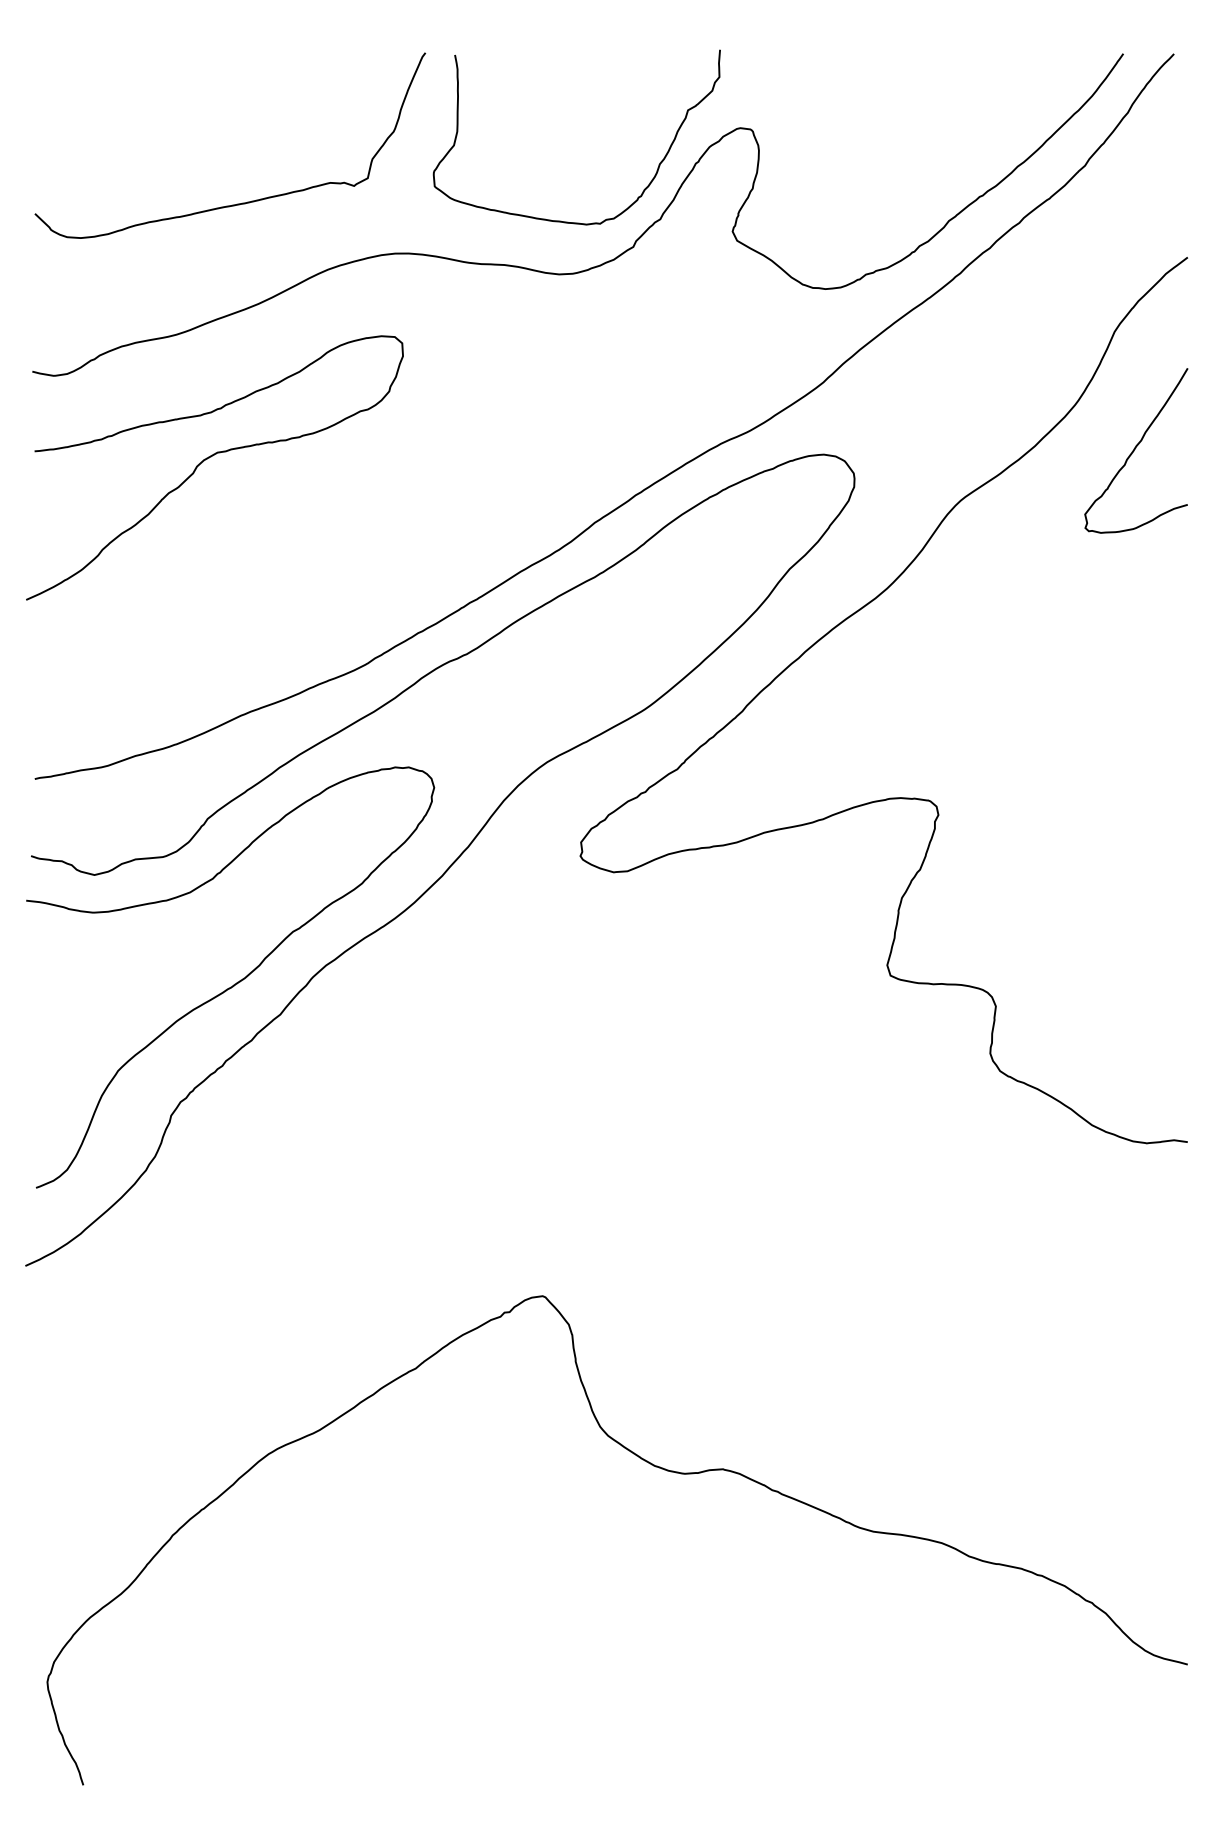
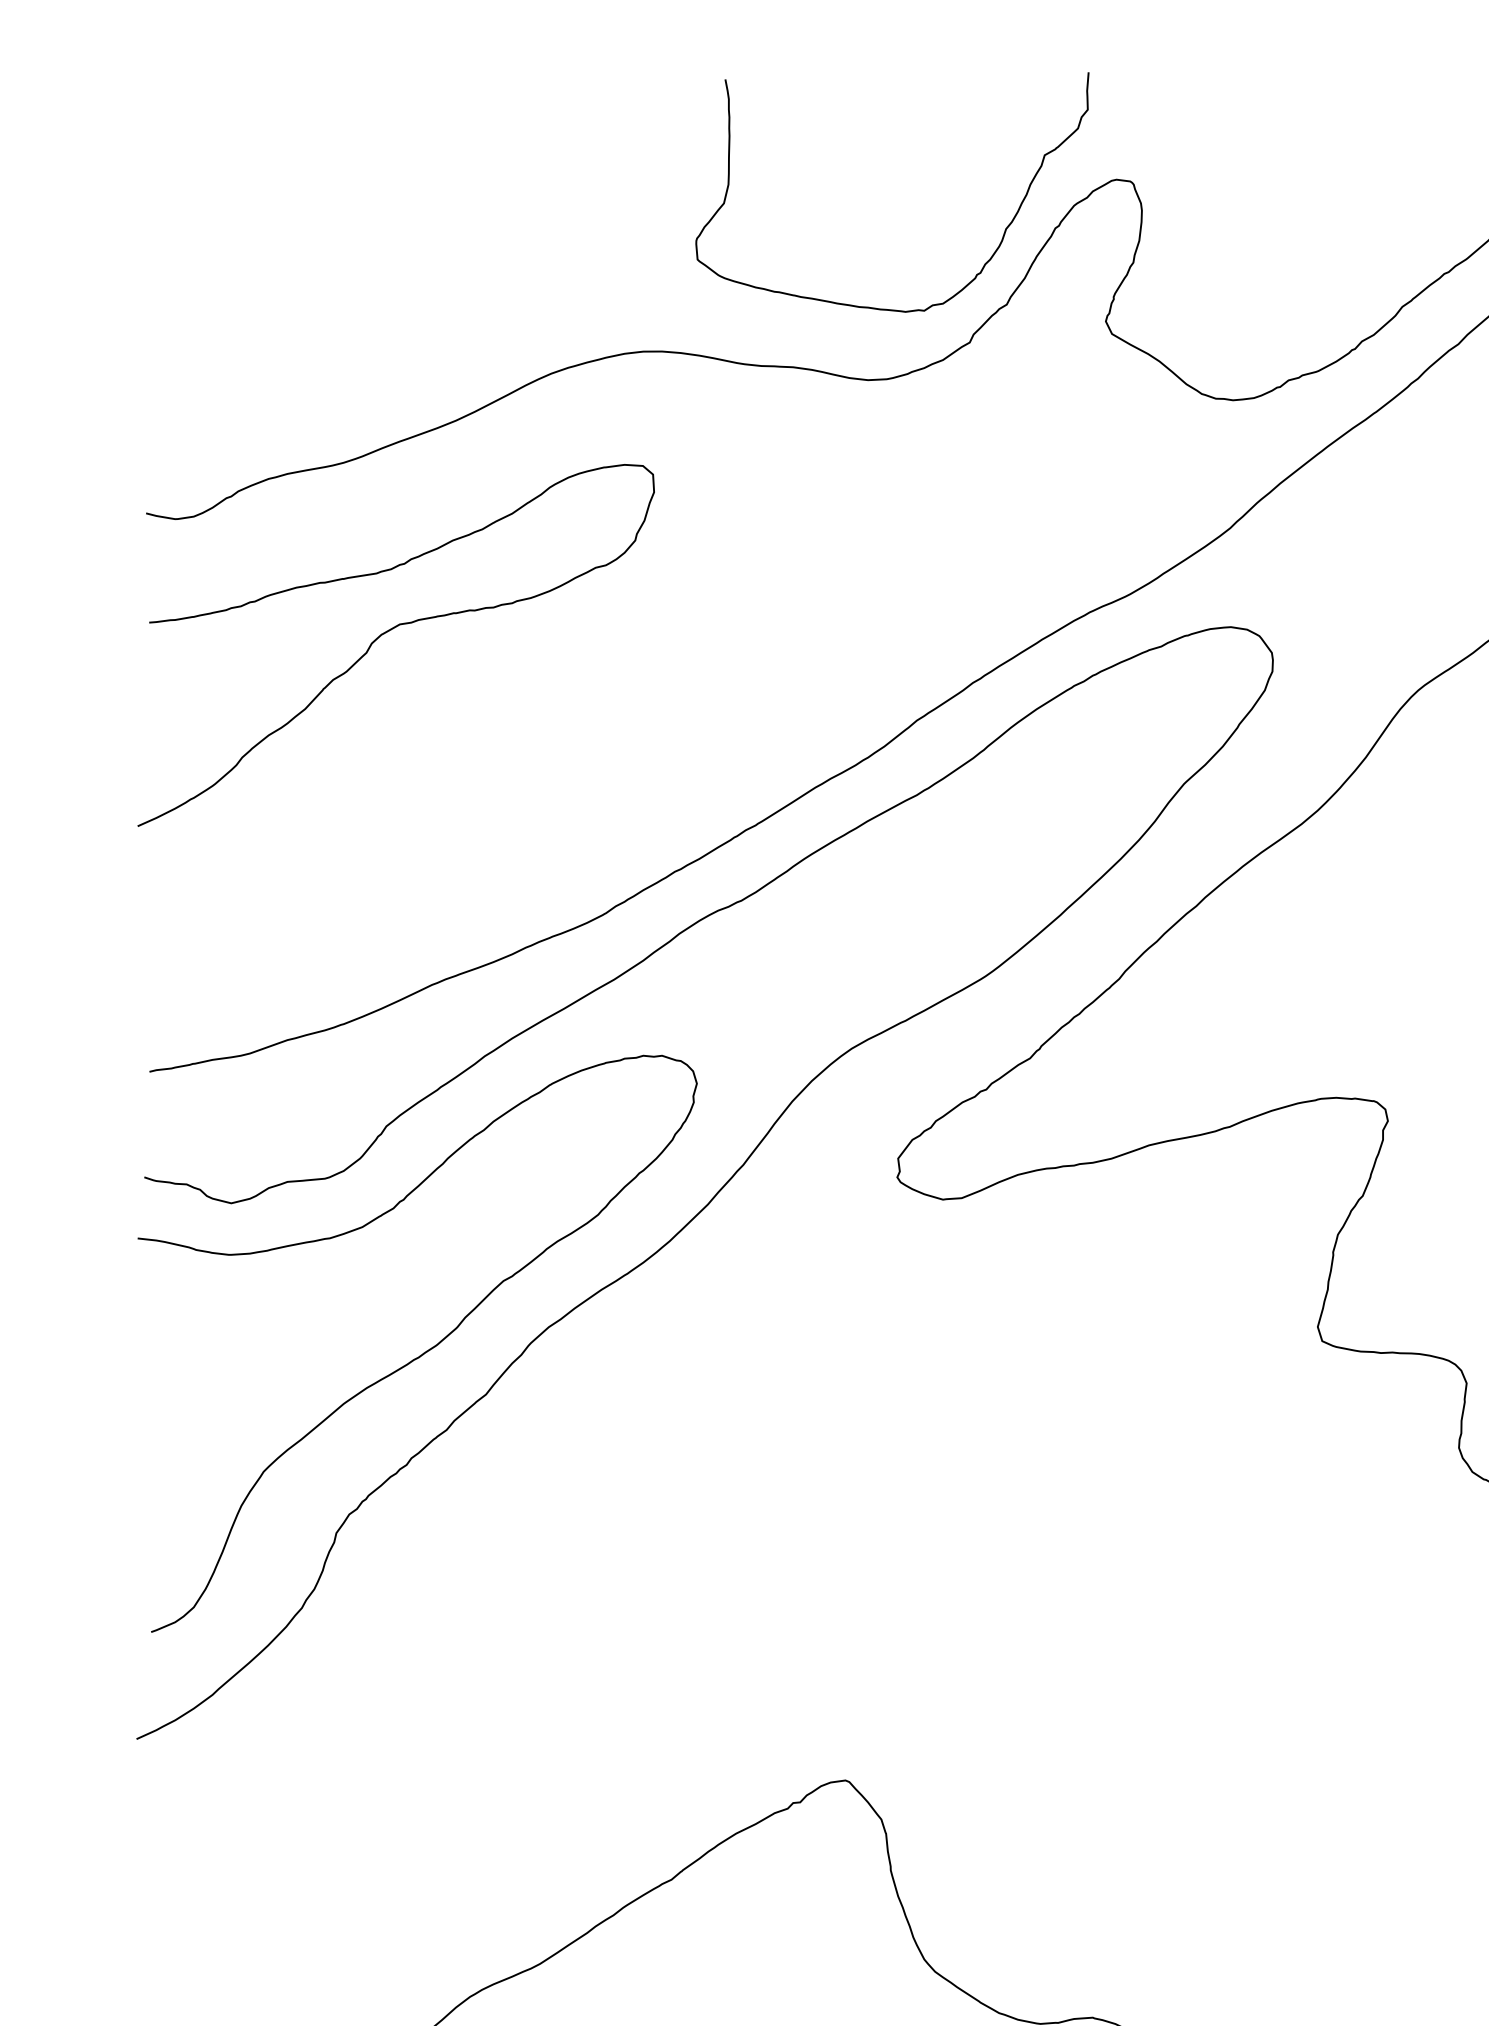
curve: (242, 202) -> (434, 281), removed

